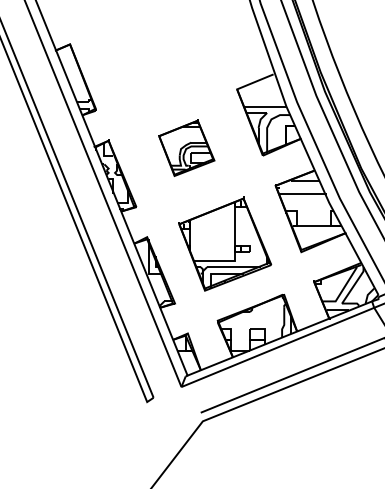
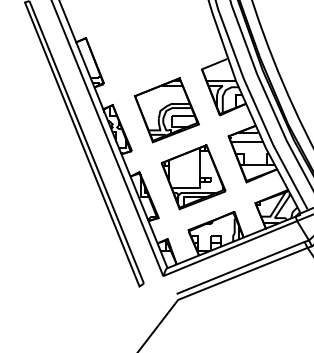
part: (186, 148) -> (166, 110), size x1.67

